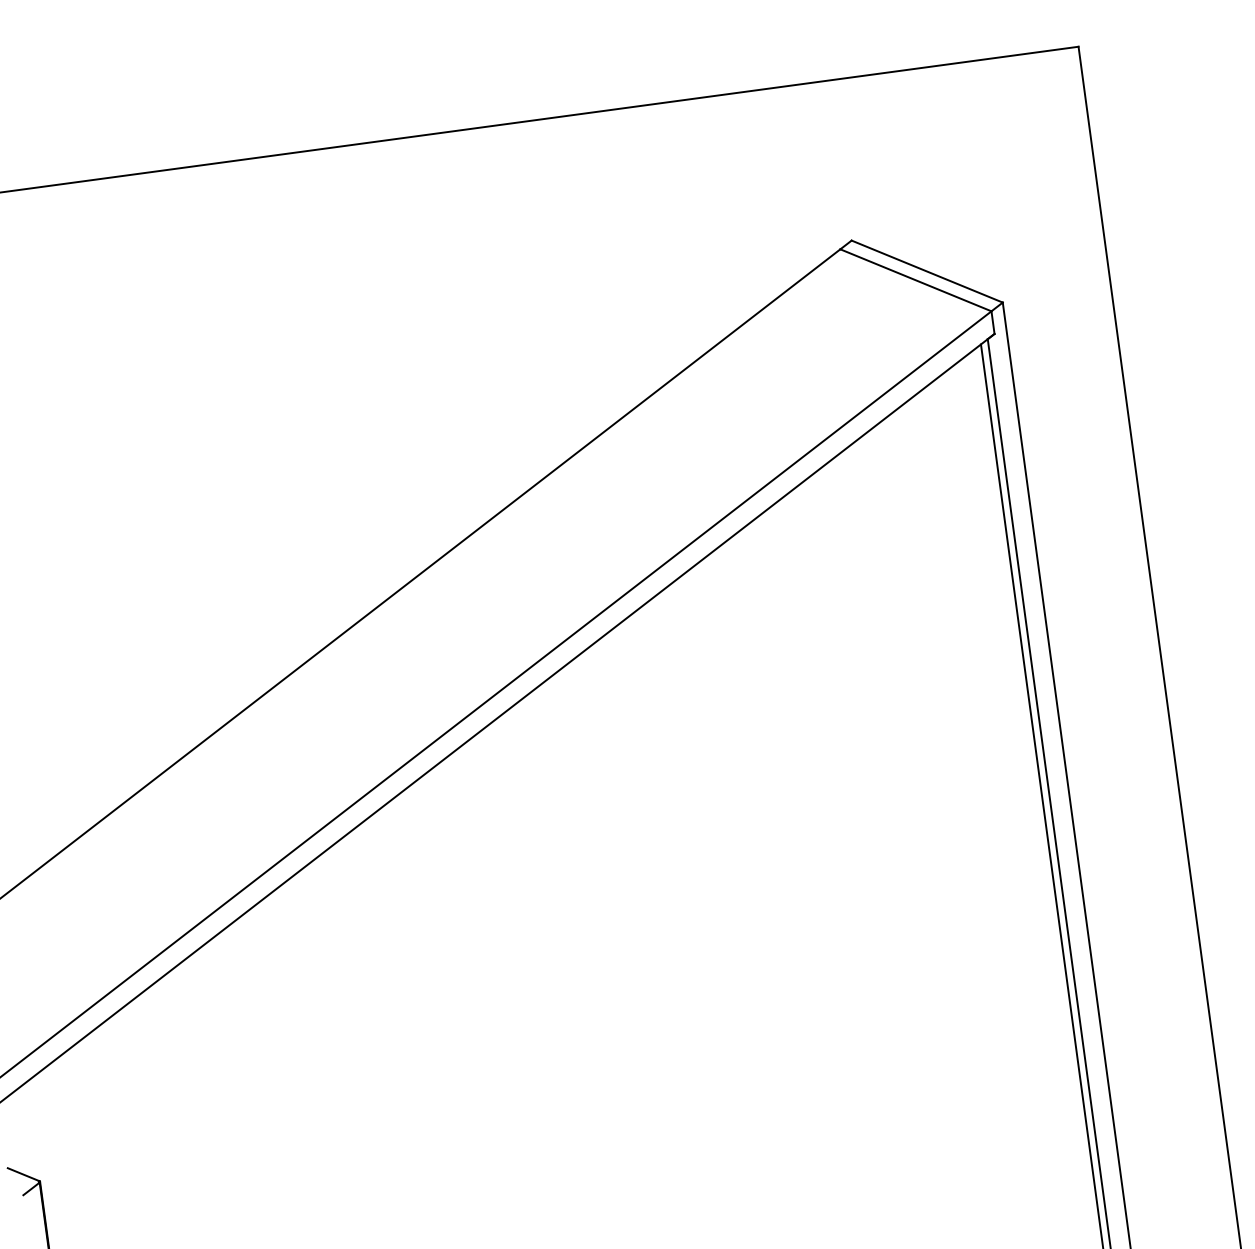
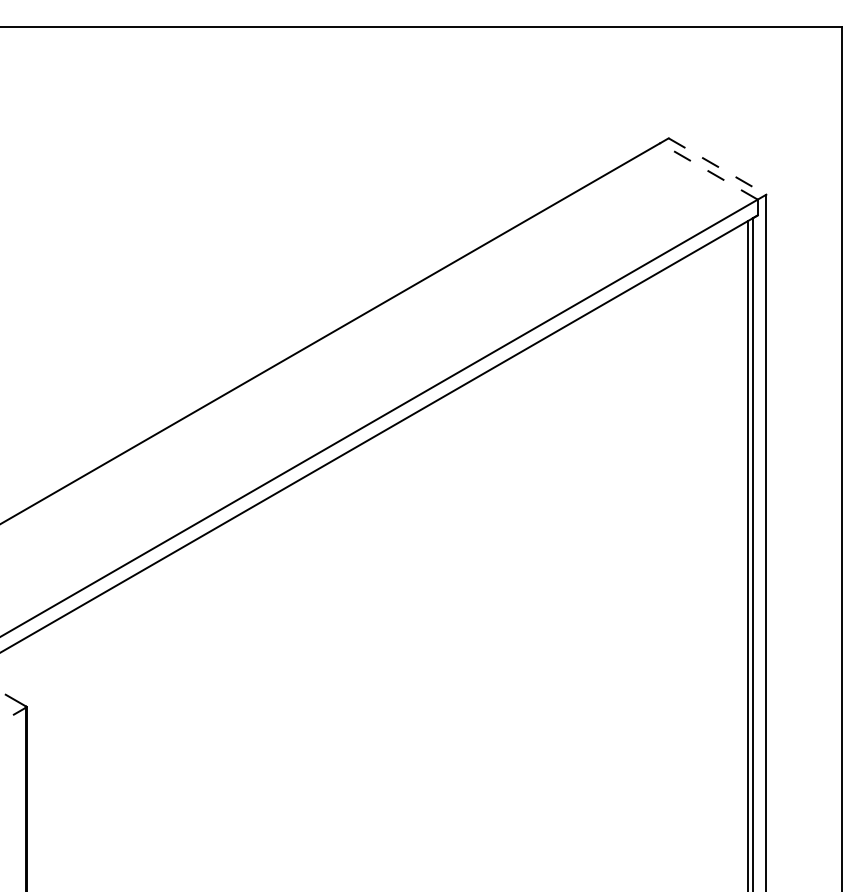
line: (927, 271) -> (717, 166), solid -> dashed
line: (915, 280) -> (708, 171), solid -> dashed

